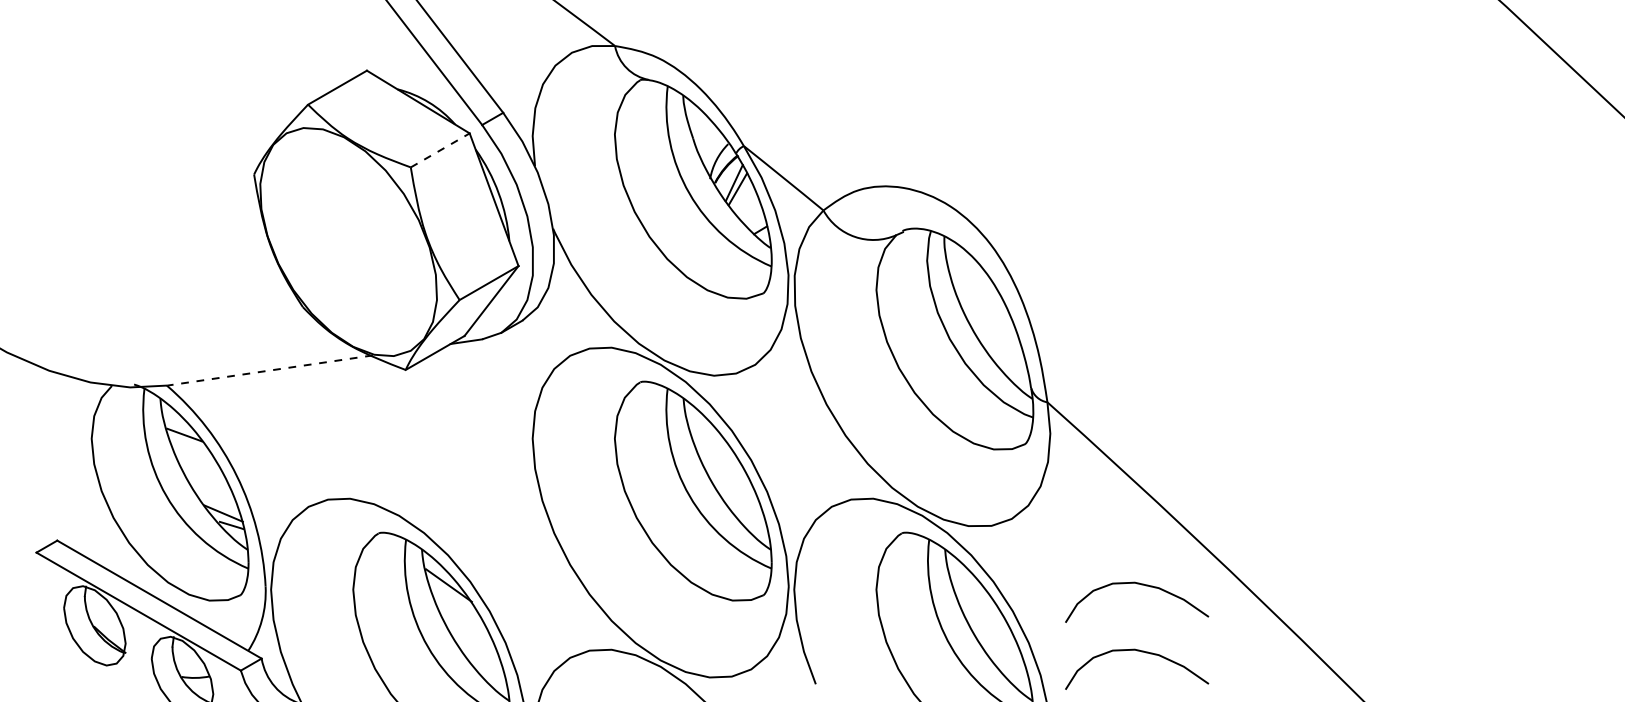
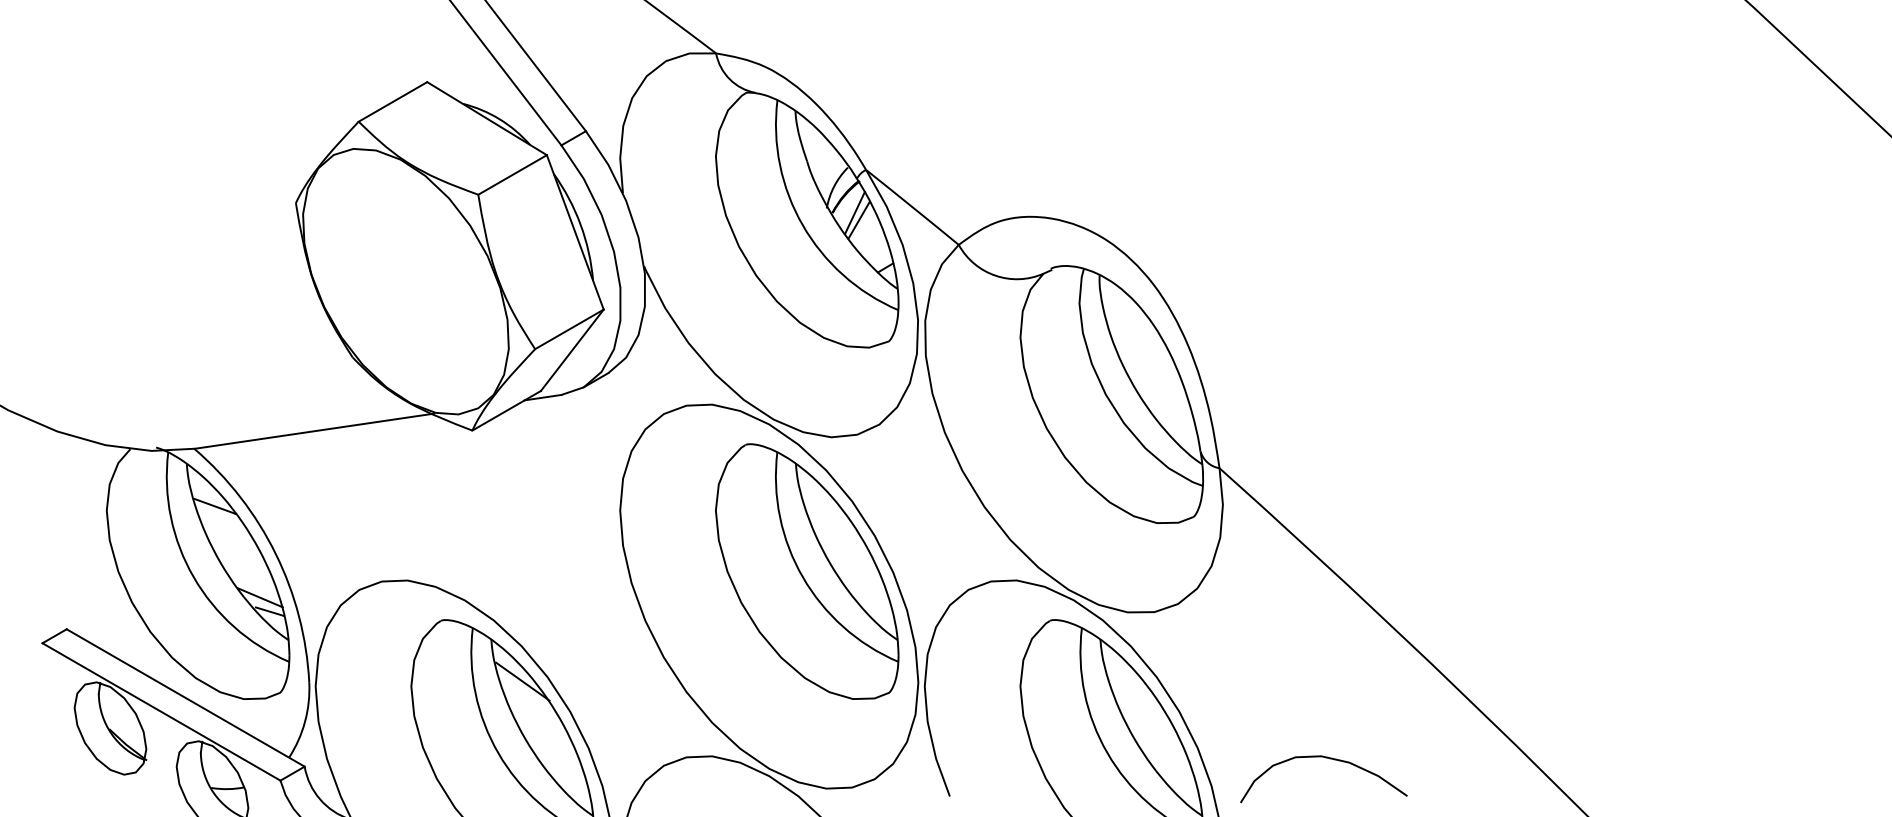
line: (440, 150) -> (512, 174), dashed -> solid
line: (270, 370) -> (314, 431), dashed -> solid
curve: (1138, 584) -> (1325, 680), removed

